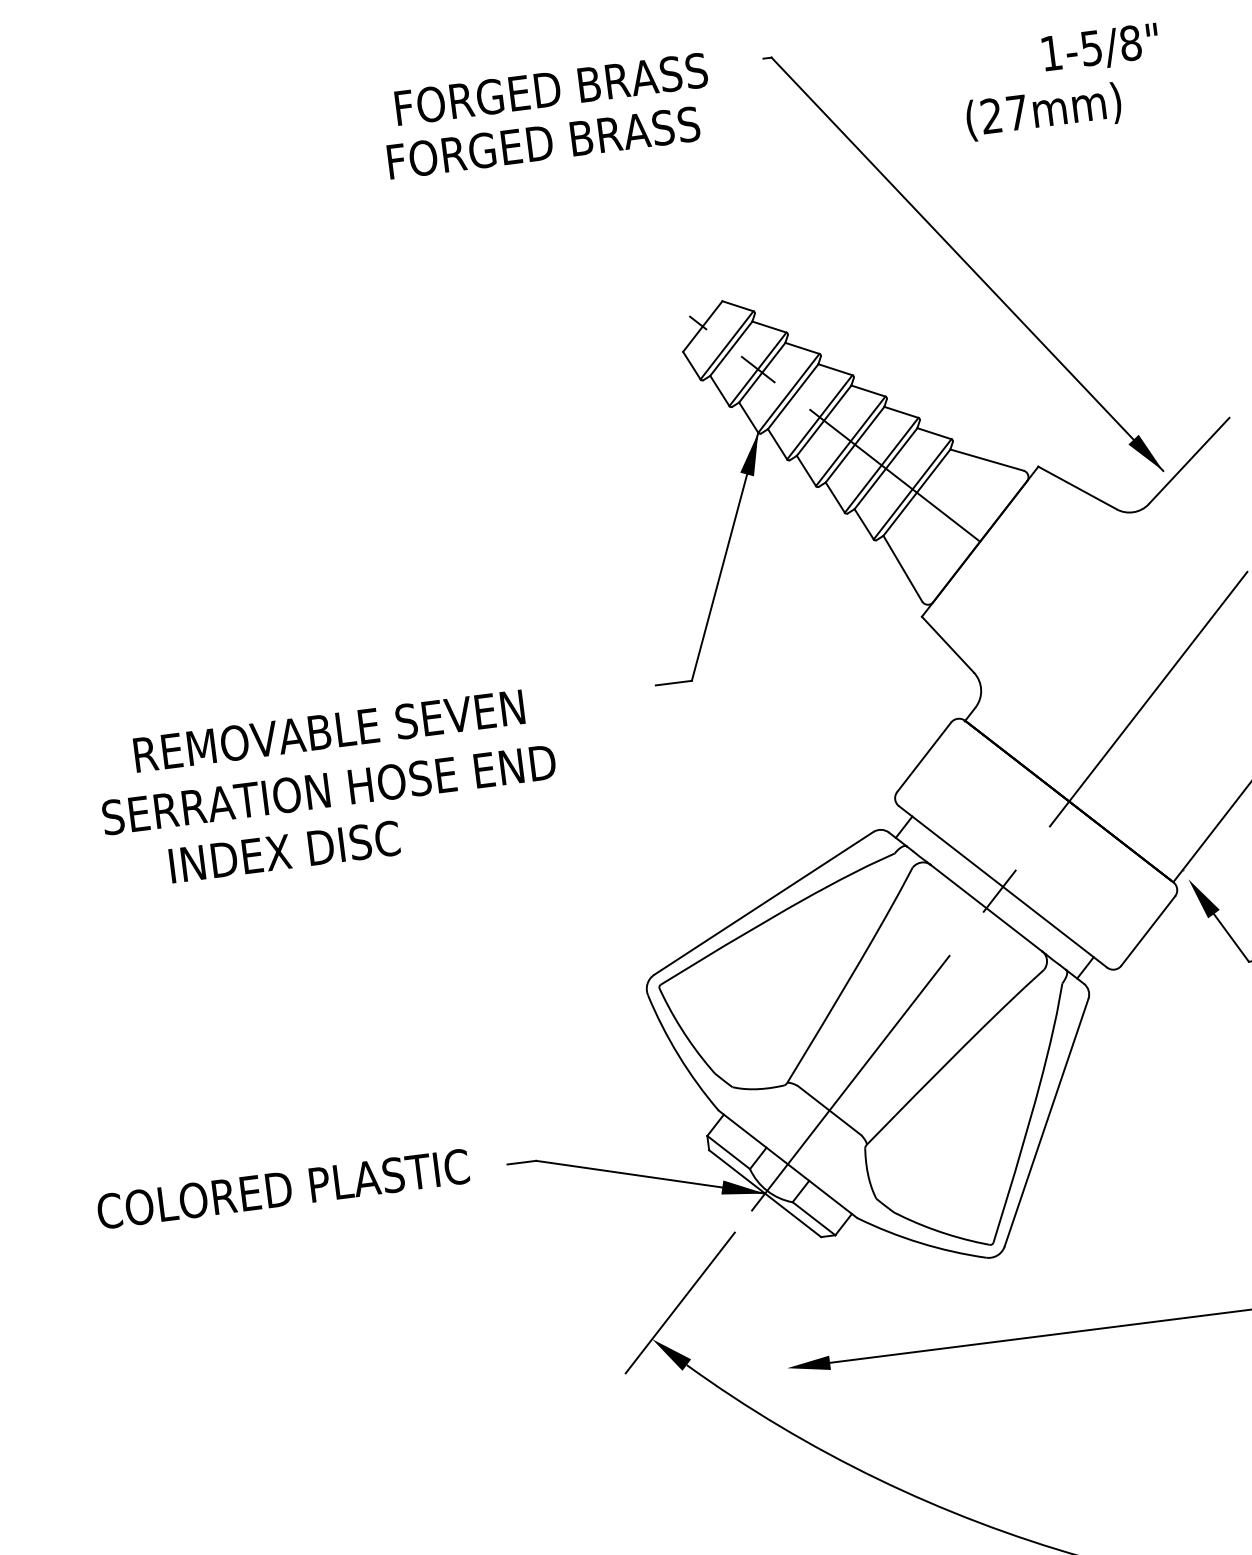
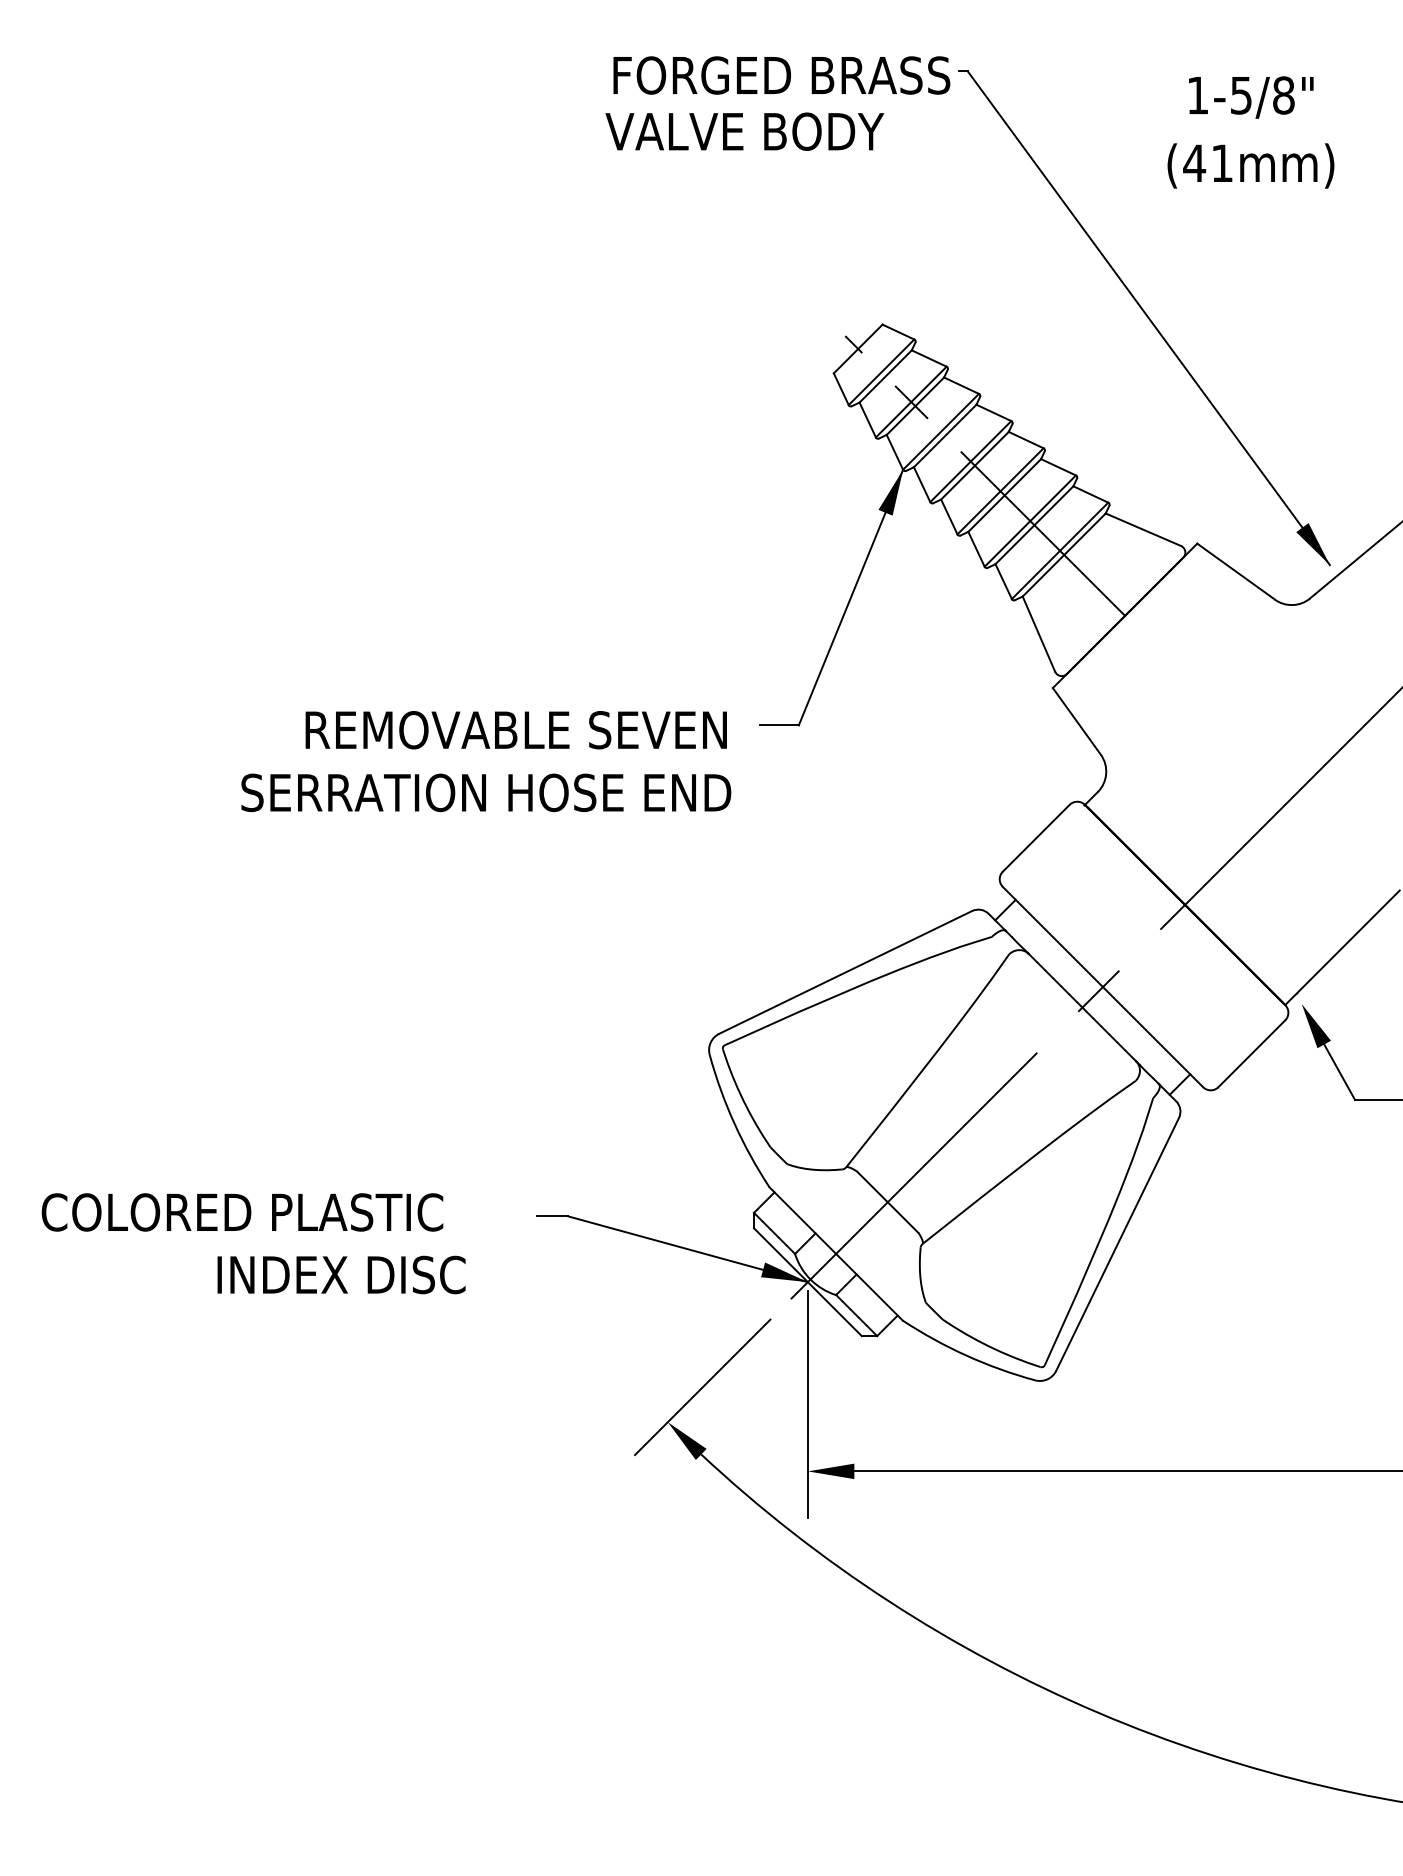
text: (1101, 48) -> (1251, 97), moved
text: (551, 89) -> (781, 75), moved
text: (1003, 113) -> (1207, 162), (27mm) -> (41mm)
text: (544, 142) -> (714, 131), FORGED BRASS -> VALVE BODY
text: (328, 731) -> (515, 730), moved
text: (329, 789) -> (486, 792), moved
text: (284, 851) -> (341, 1274), moved
text: (283, 1189) -> (242, 1212), moved
line: (778, 1305) -> (807, 1403), added

